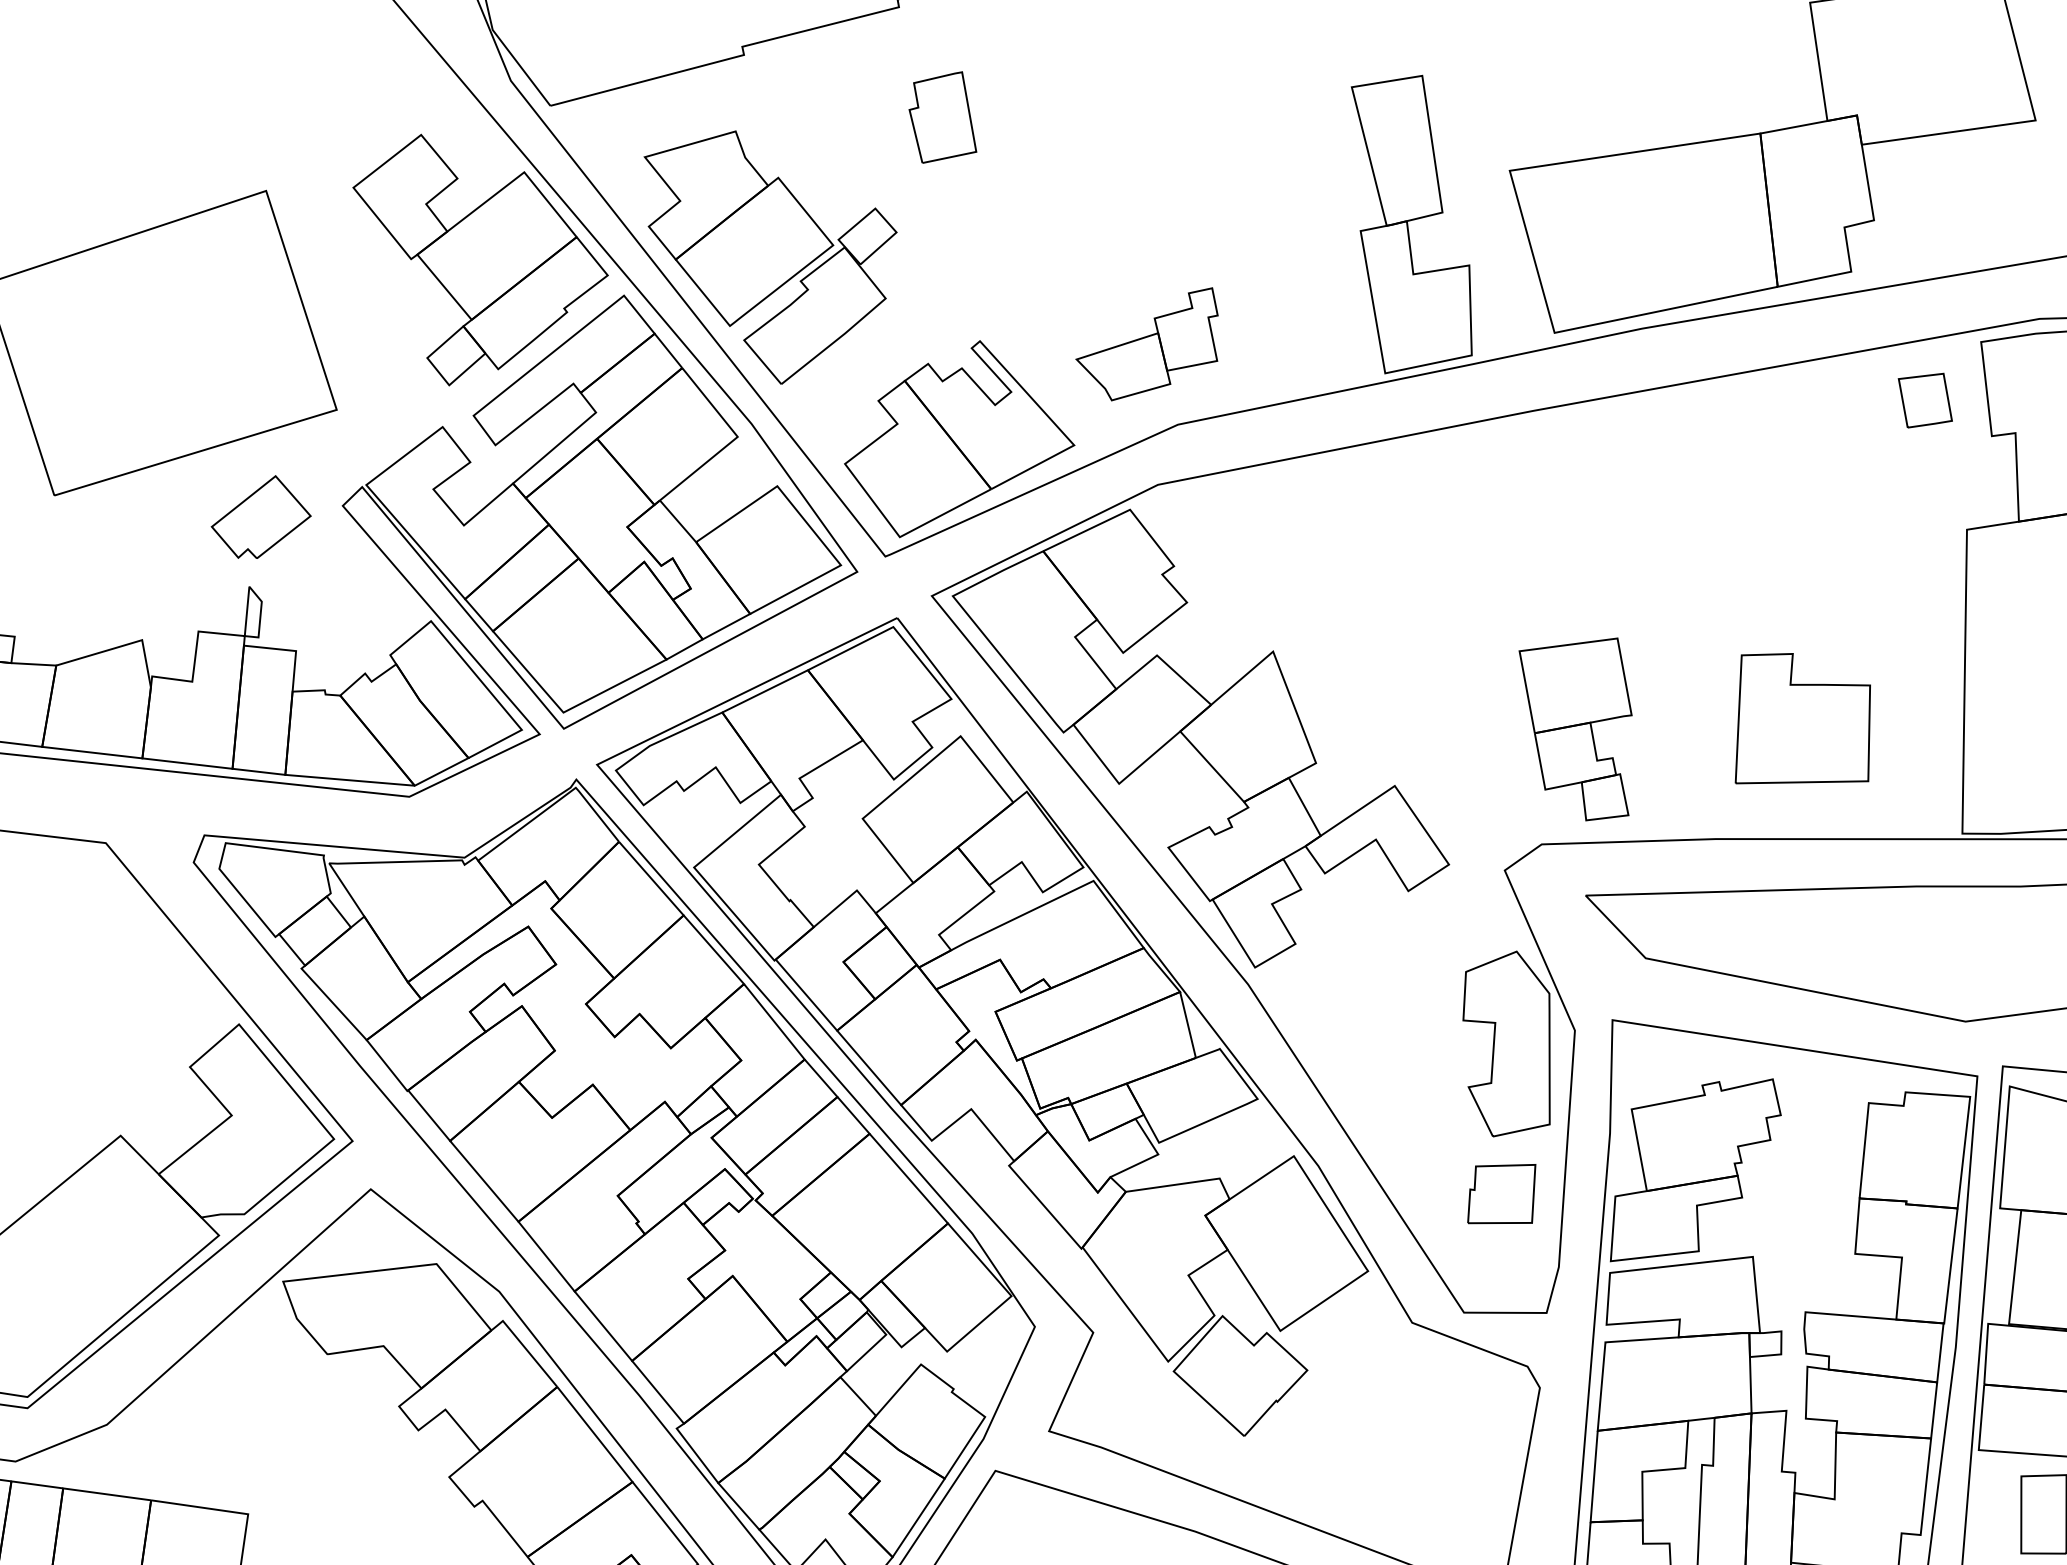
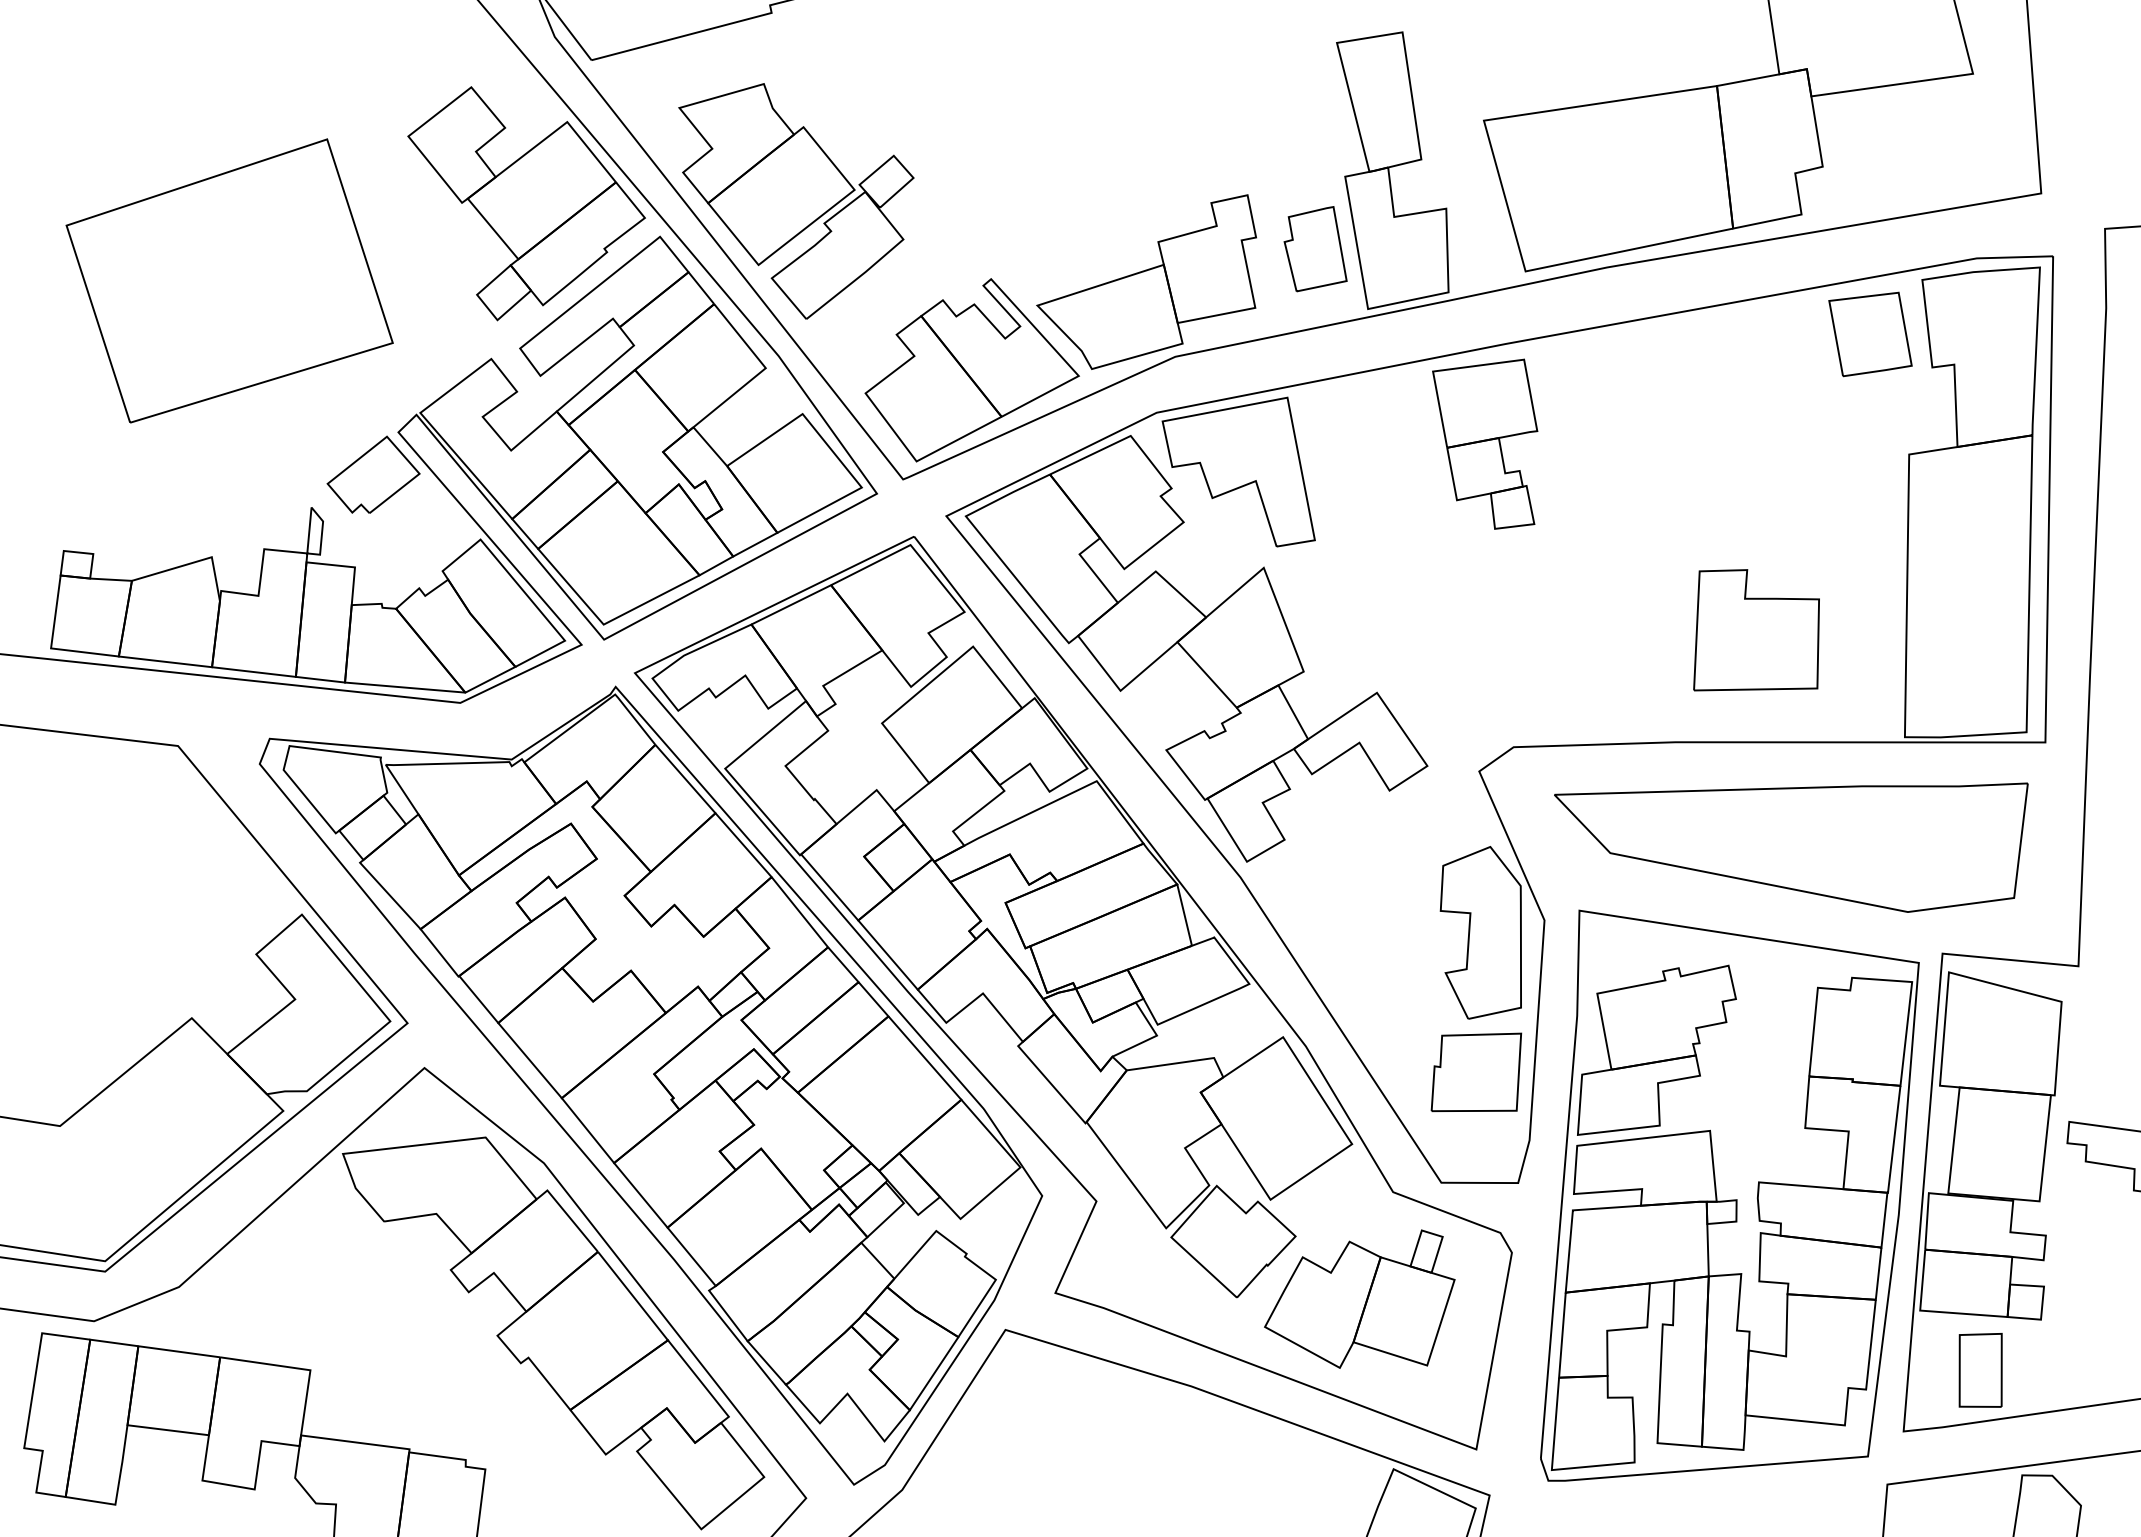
part: (942, 117) -> (1315, 249), moved
part: (1147, 343) -> (1146, 281), size x1.67
part: (1925, 400) -> (1870, 334), size x1.67
part: (261, 516) -> (373, 474), moved
part: (1245, 547) -> (1238, 471), added
part: (1575, 728) -> (1485, 443), moved
part: (1501, 1194) -> (1476, 1072), size x1.43
part: (1376, 1437) -> (1359, 1298), added

